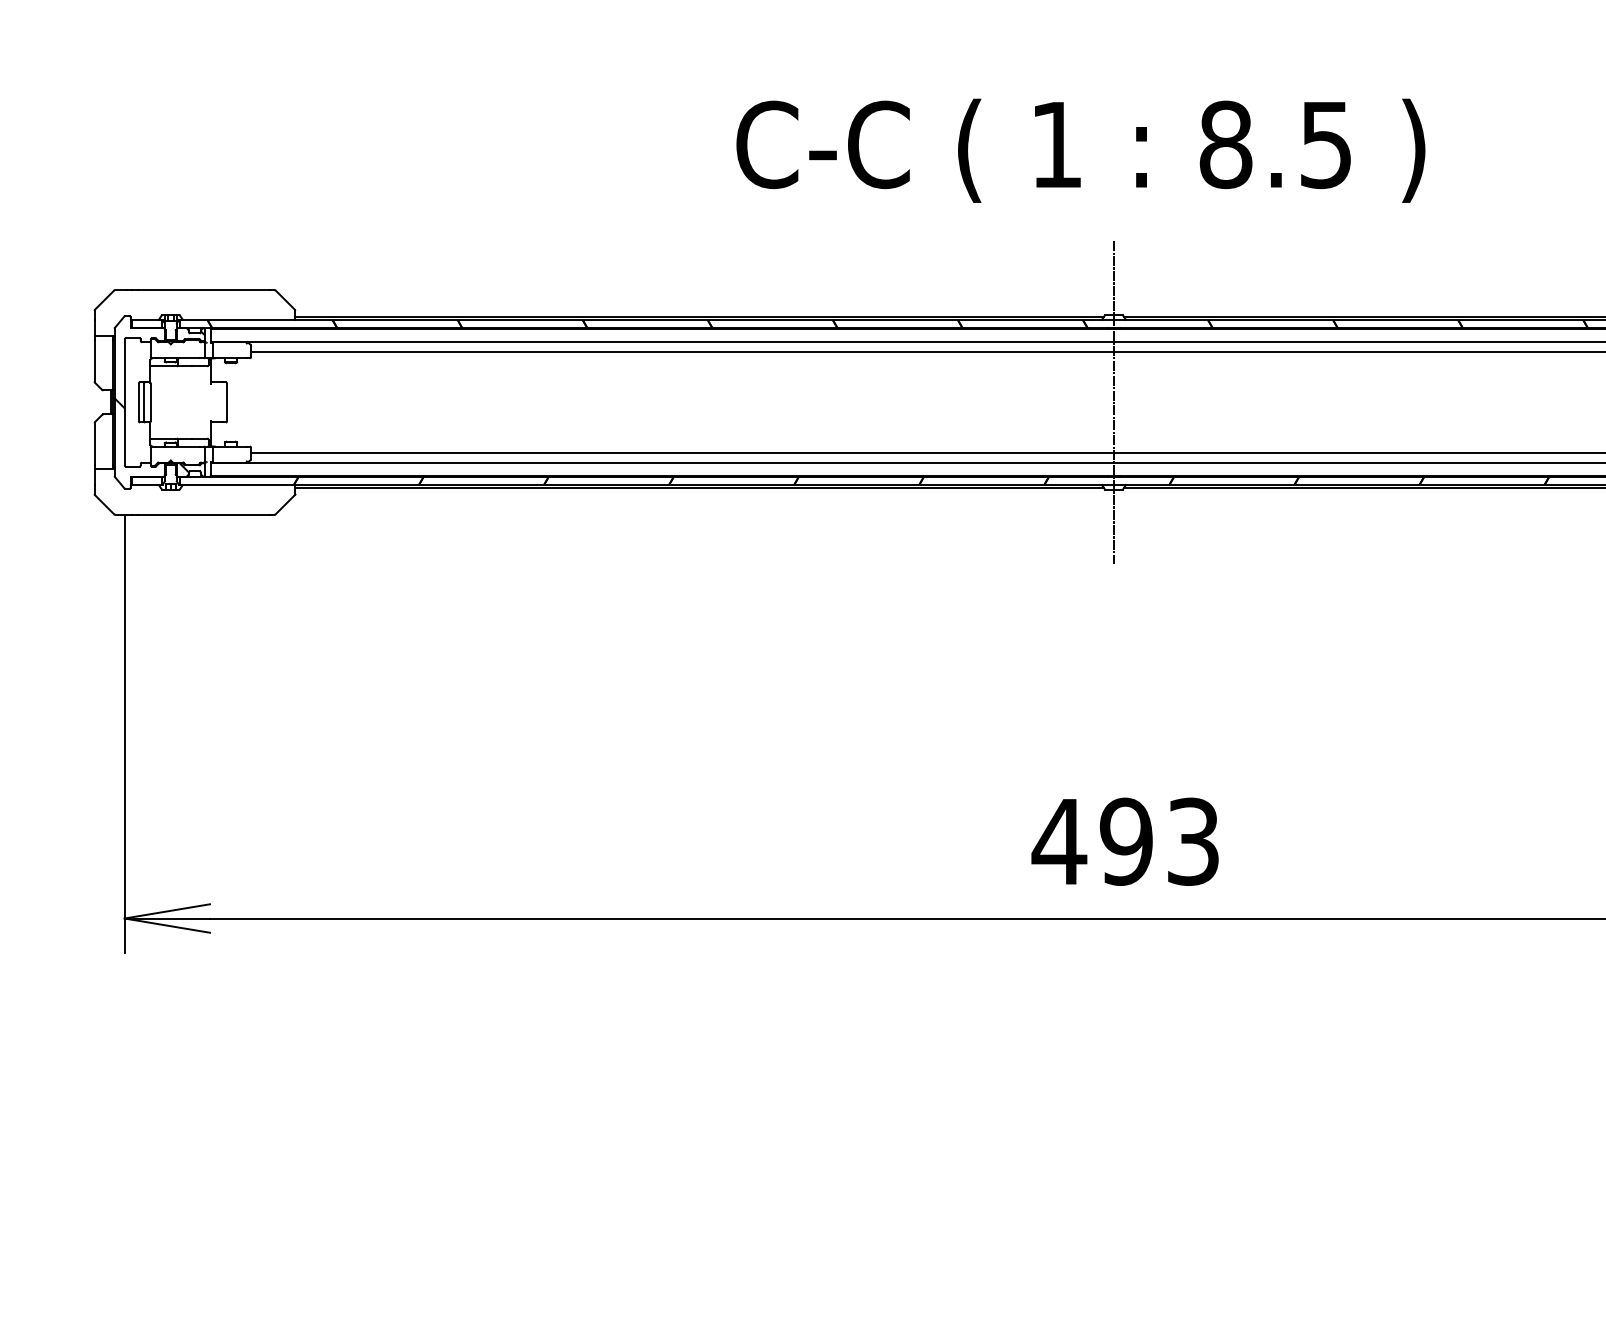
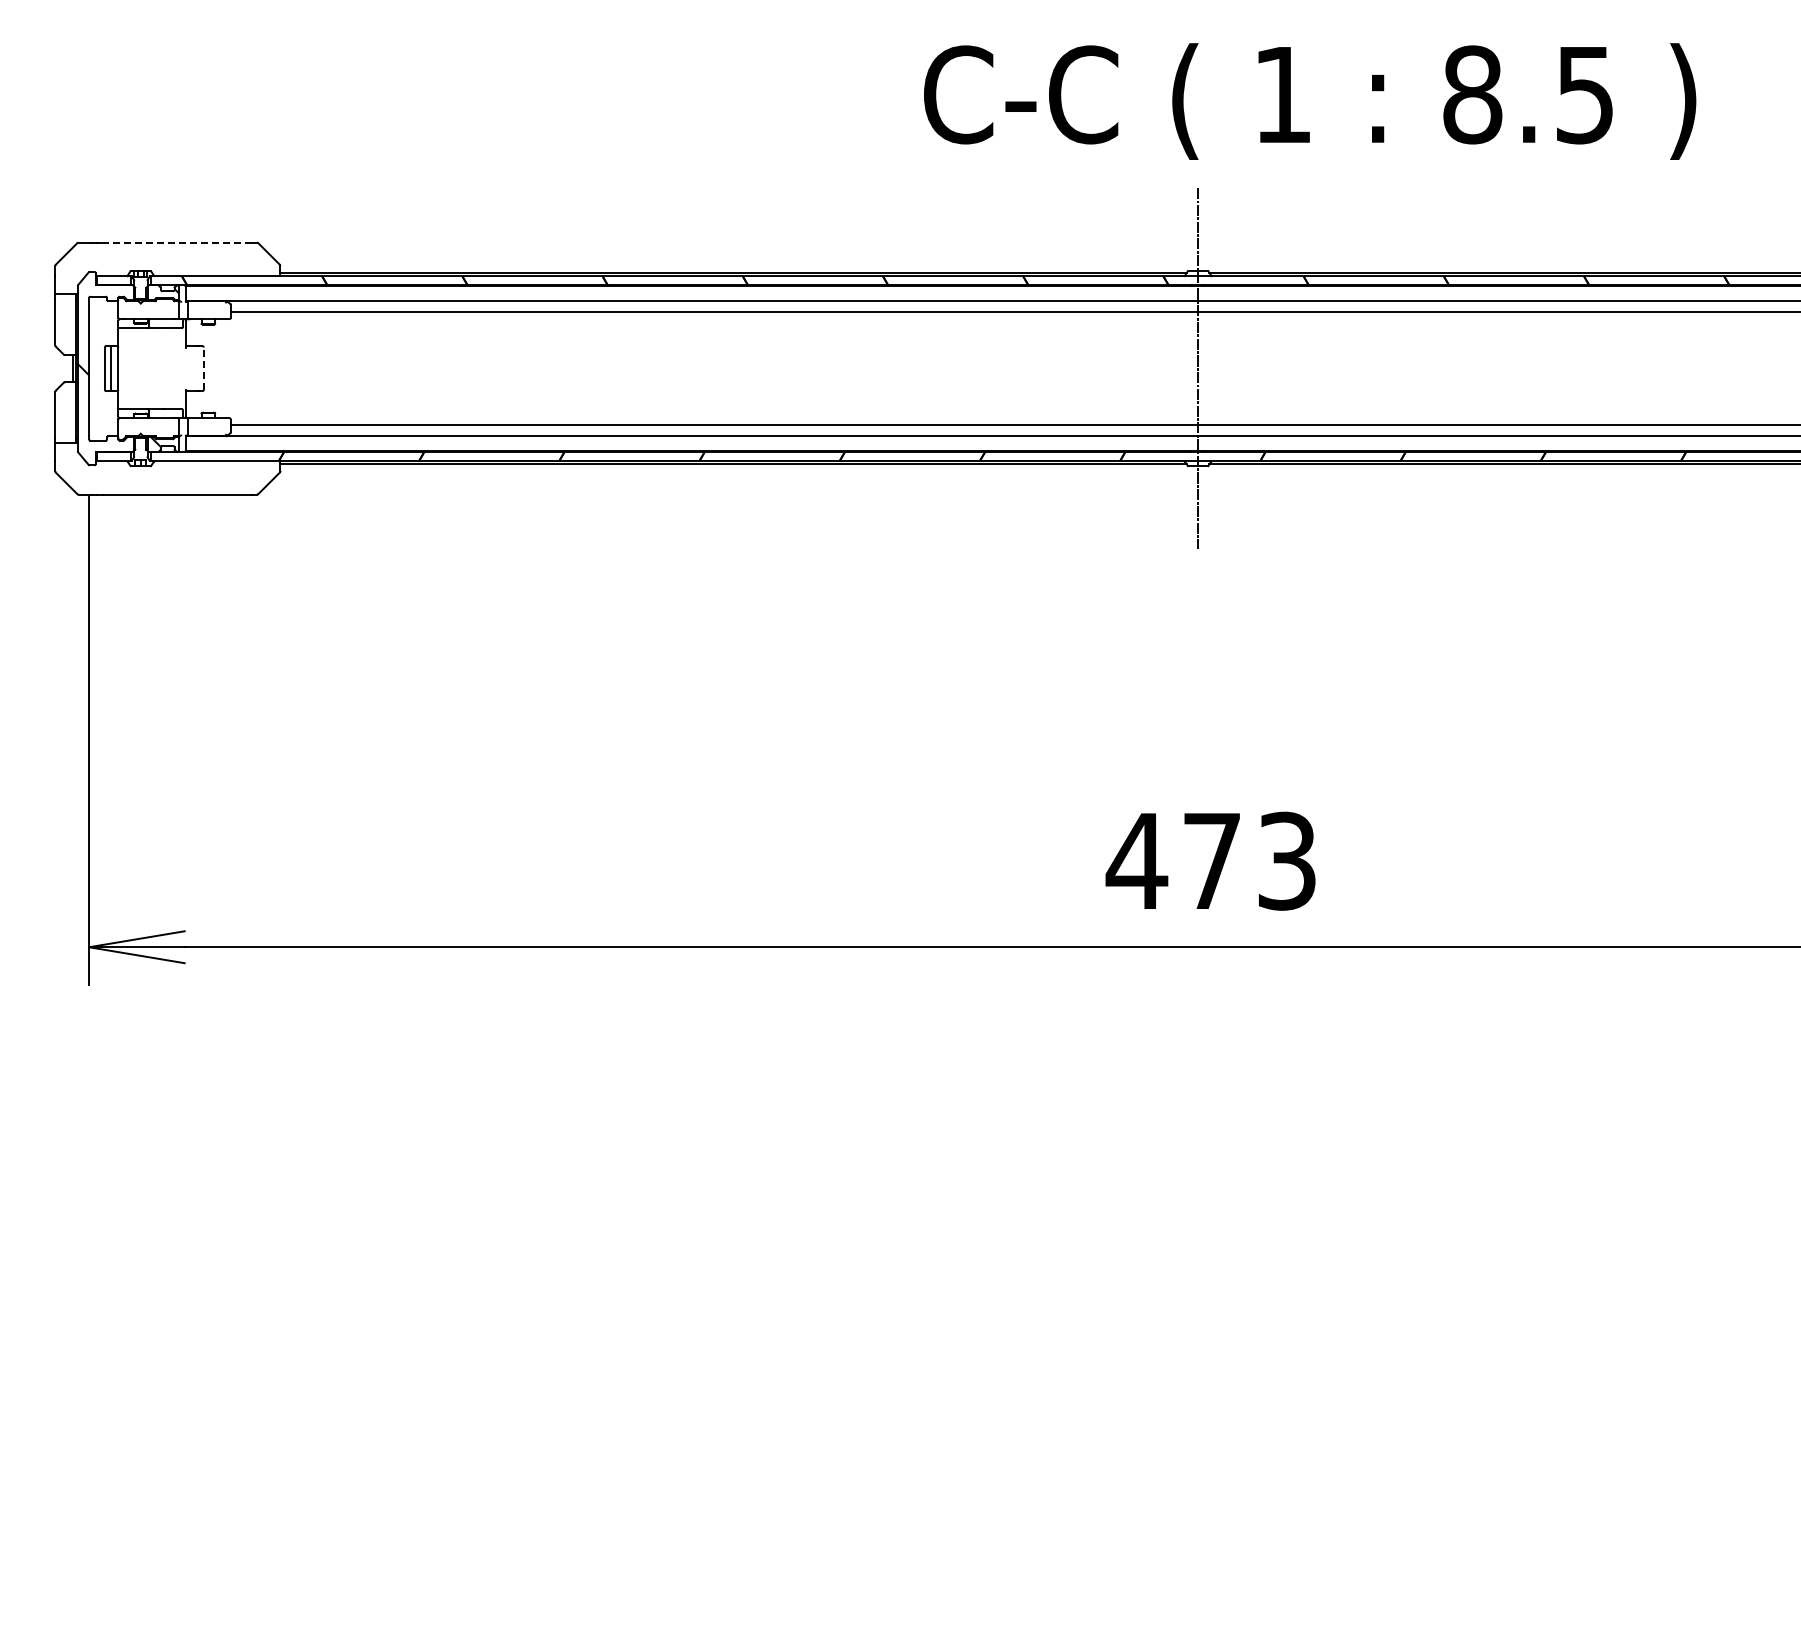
text: (1081, 150) -> (1310, 101), moved
line: (203, 289) -> (177, 242), solid -> dashed
line: (226, 402) -> (203, 368), solid -> dashed
text: (1125, 841) -> (1211, 860), 493 -> 473

